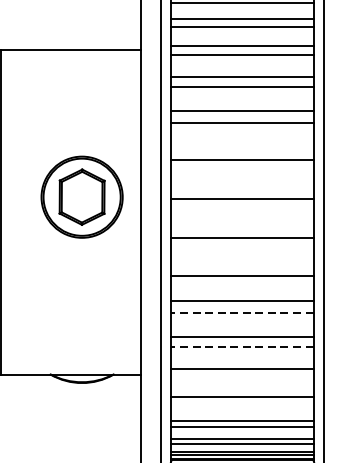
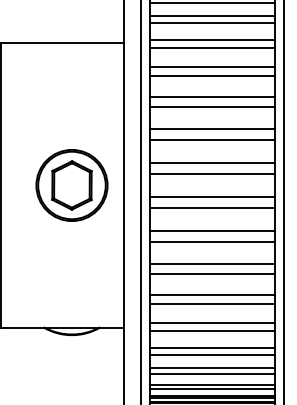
line: (242, 148) -> (212, 129), added
line: (242, 185) -> (212, 162), added
part: (81, 197) -> (71, 185), moved
line: (242, 225) -> (212, 197), added
line: (242, 264) -> (212, 231), added
line: (241, 312) -> (211, 273), dashed -> solid
line: (241, 346) -> (211, 303), dashed -> solid
line: (242, 378) -> (212, 331), added
line: (242, 405) -> (212, 354), added

